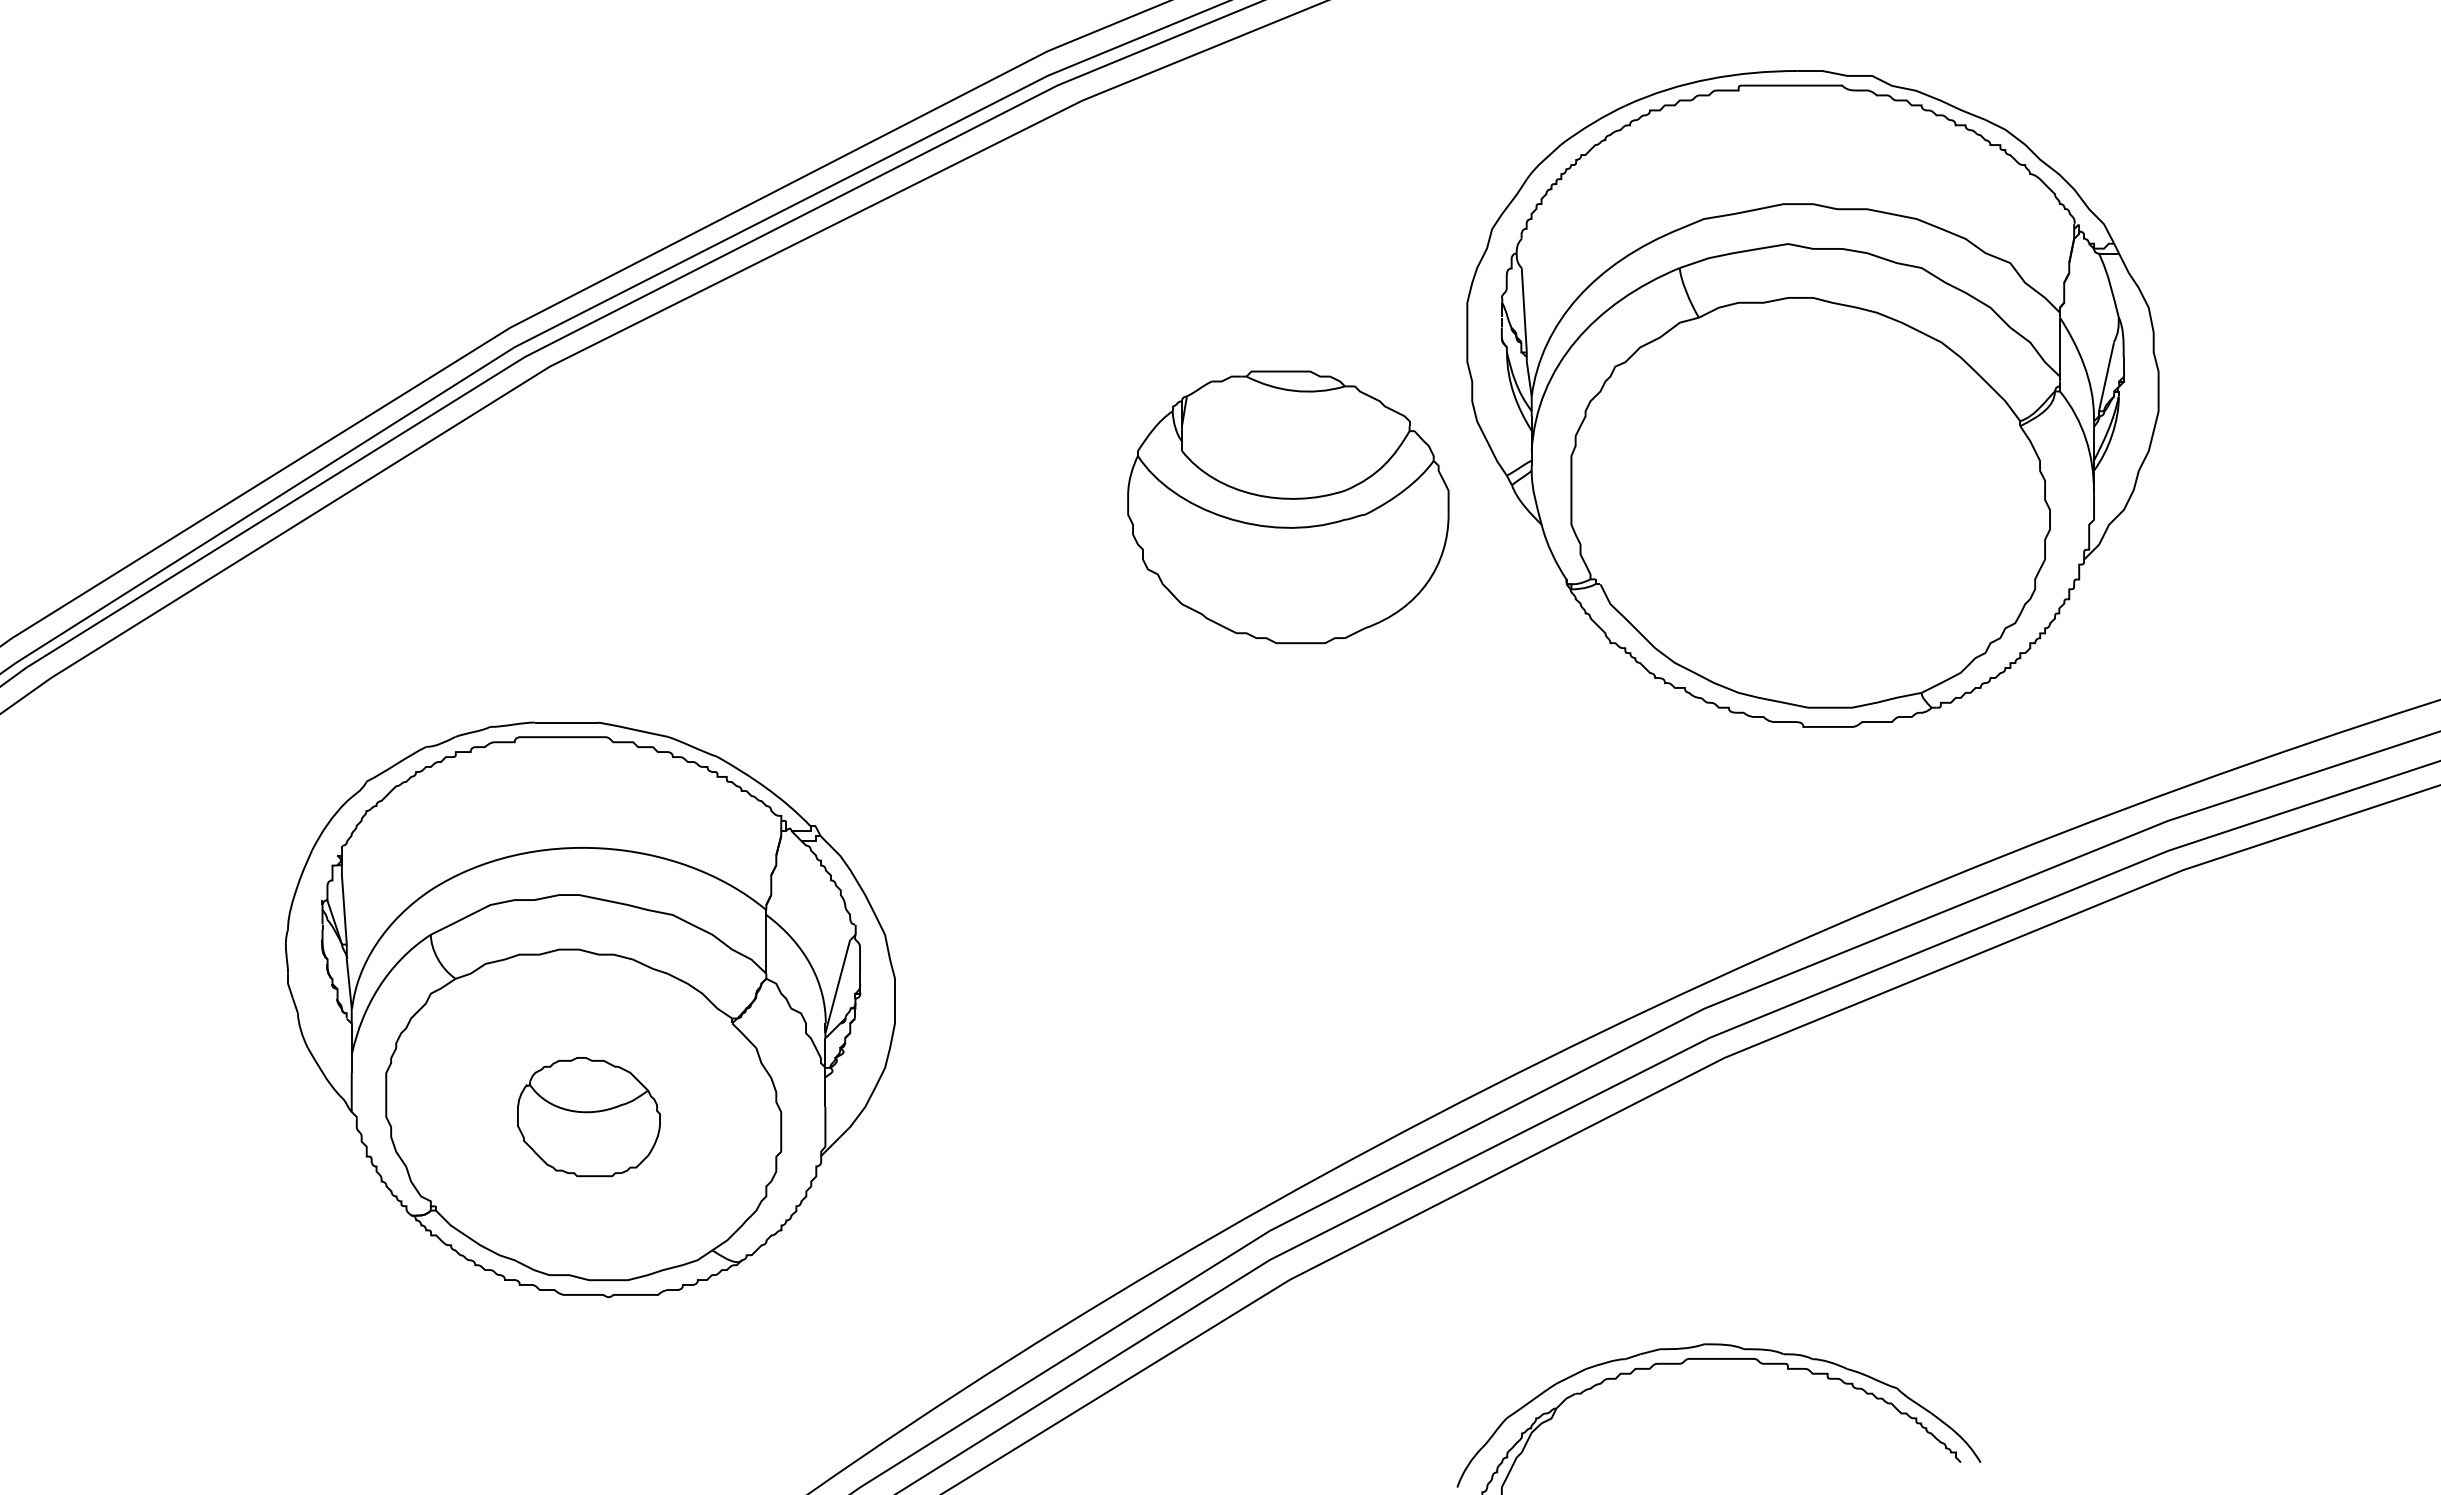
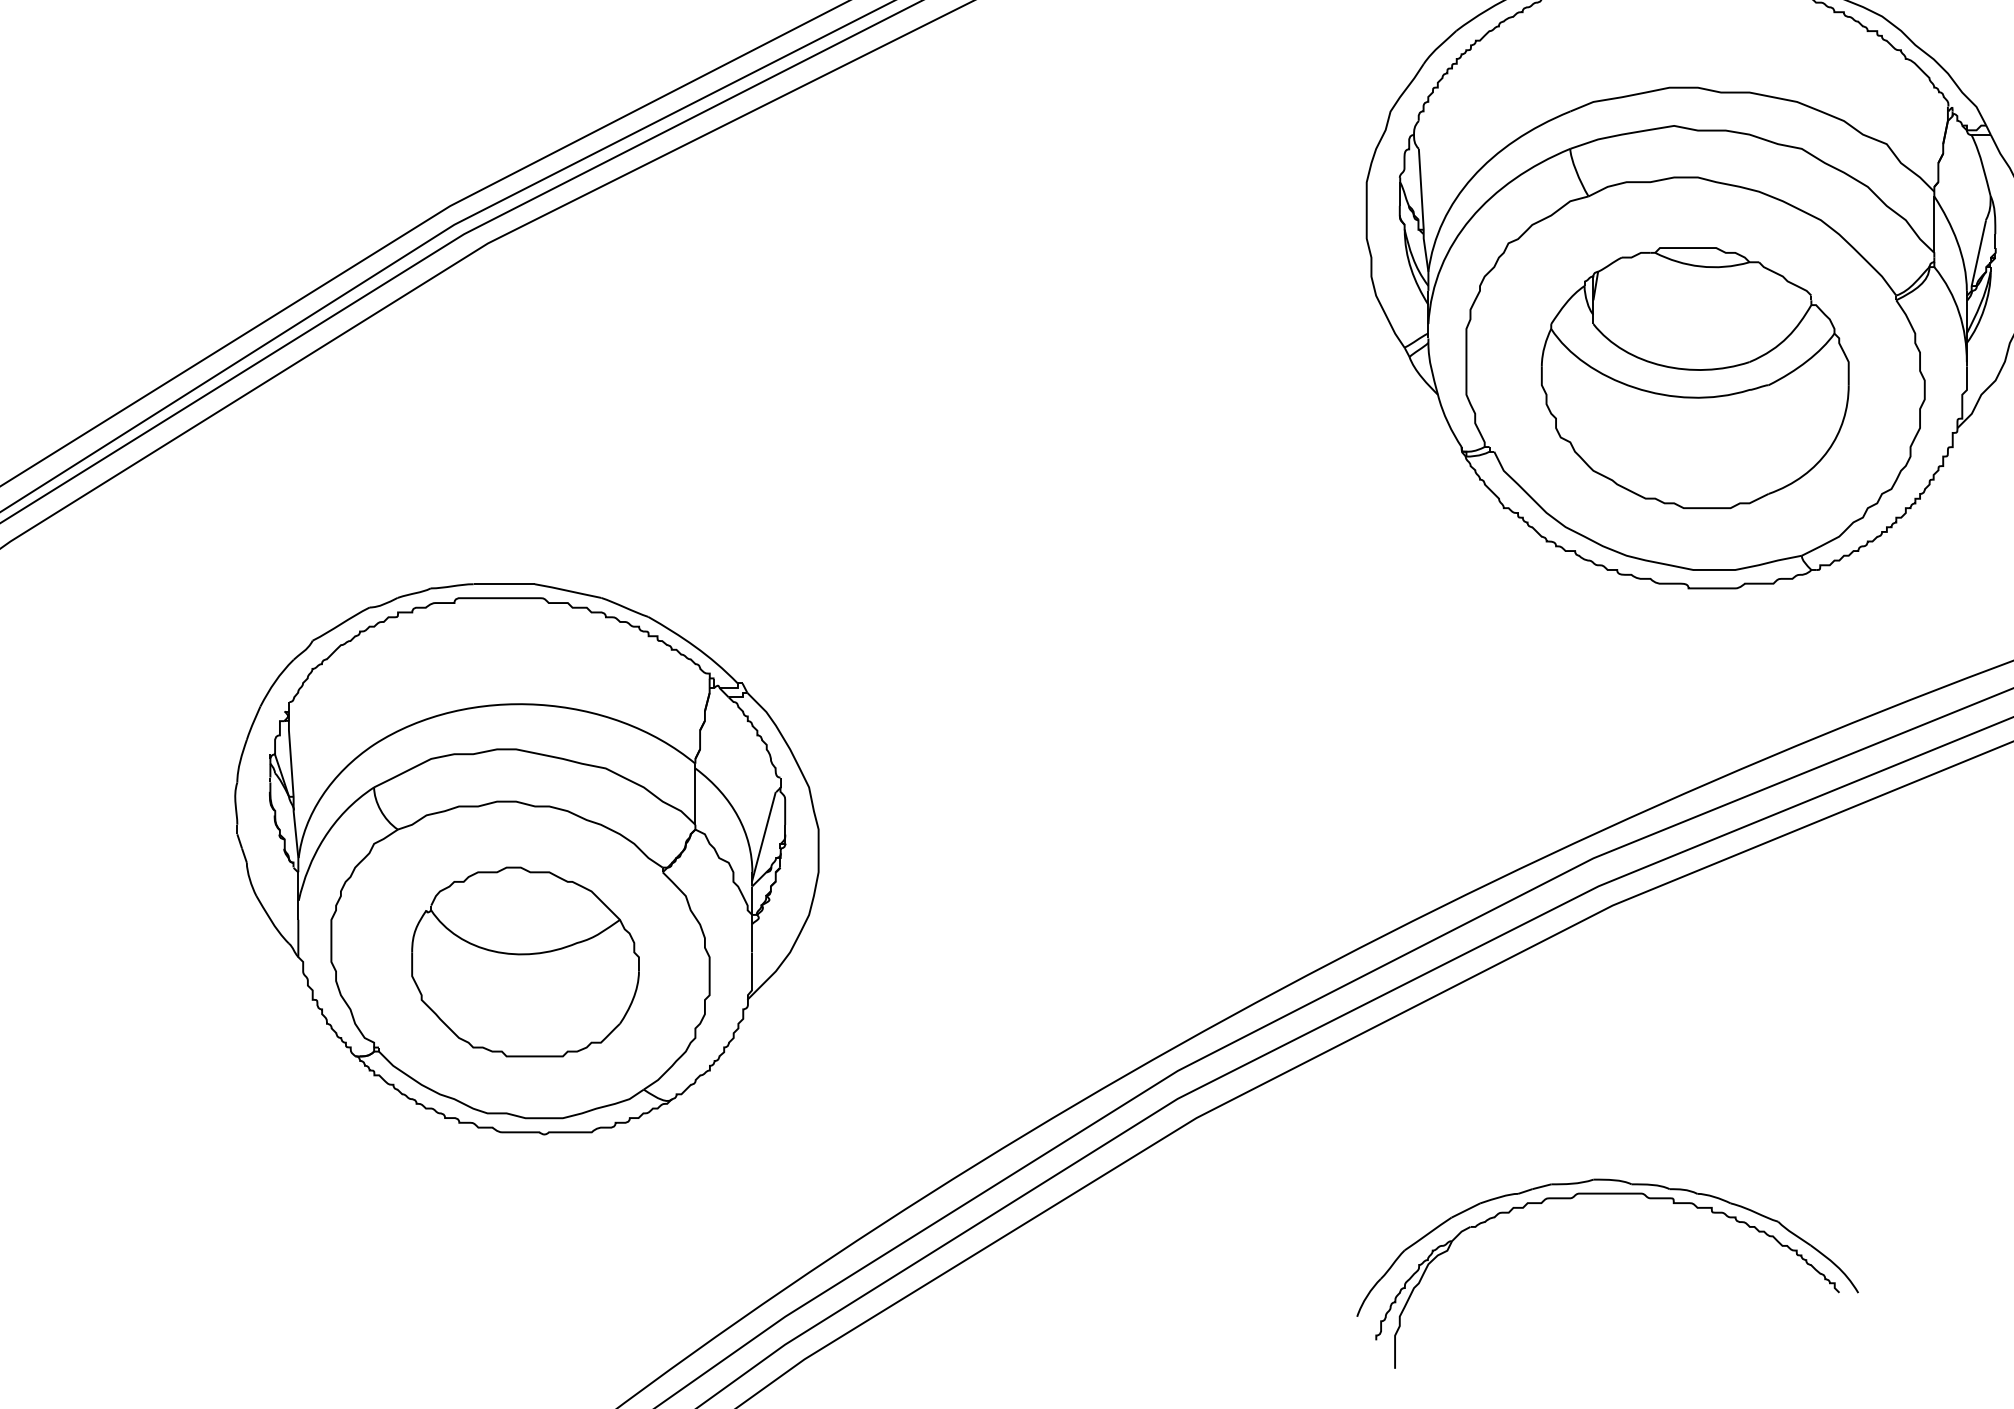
part: (1288, 507) -> (1695, 378), moved
part: (588, 1116) -> (525, 961), size x1.67

